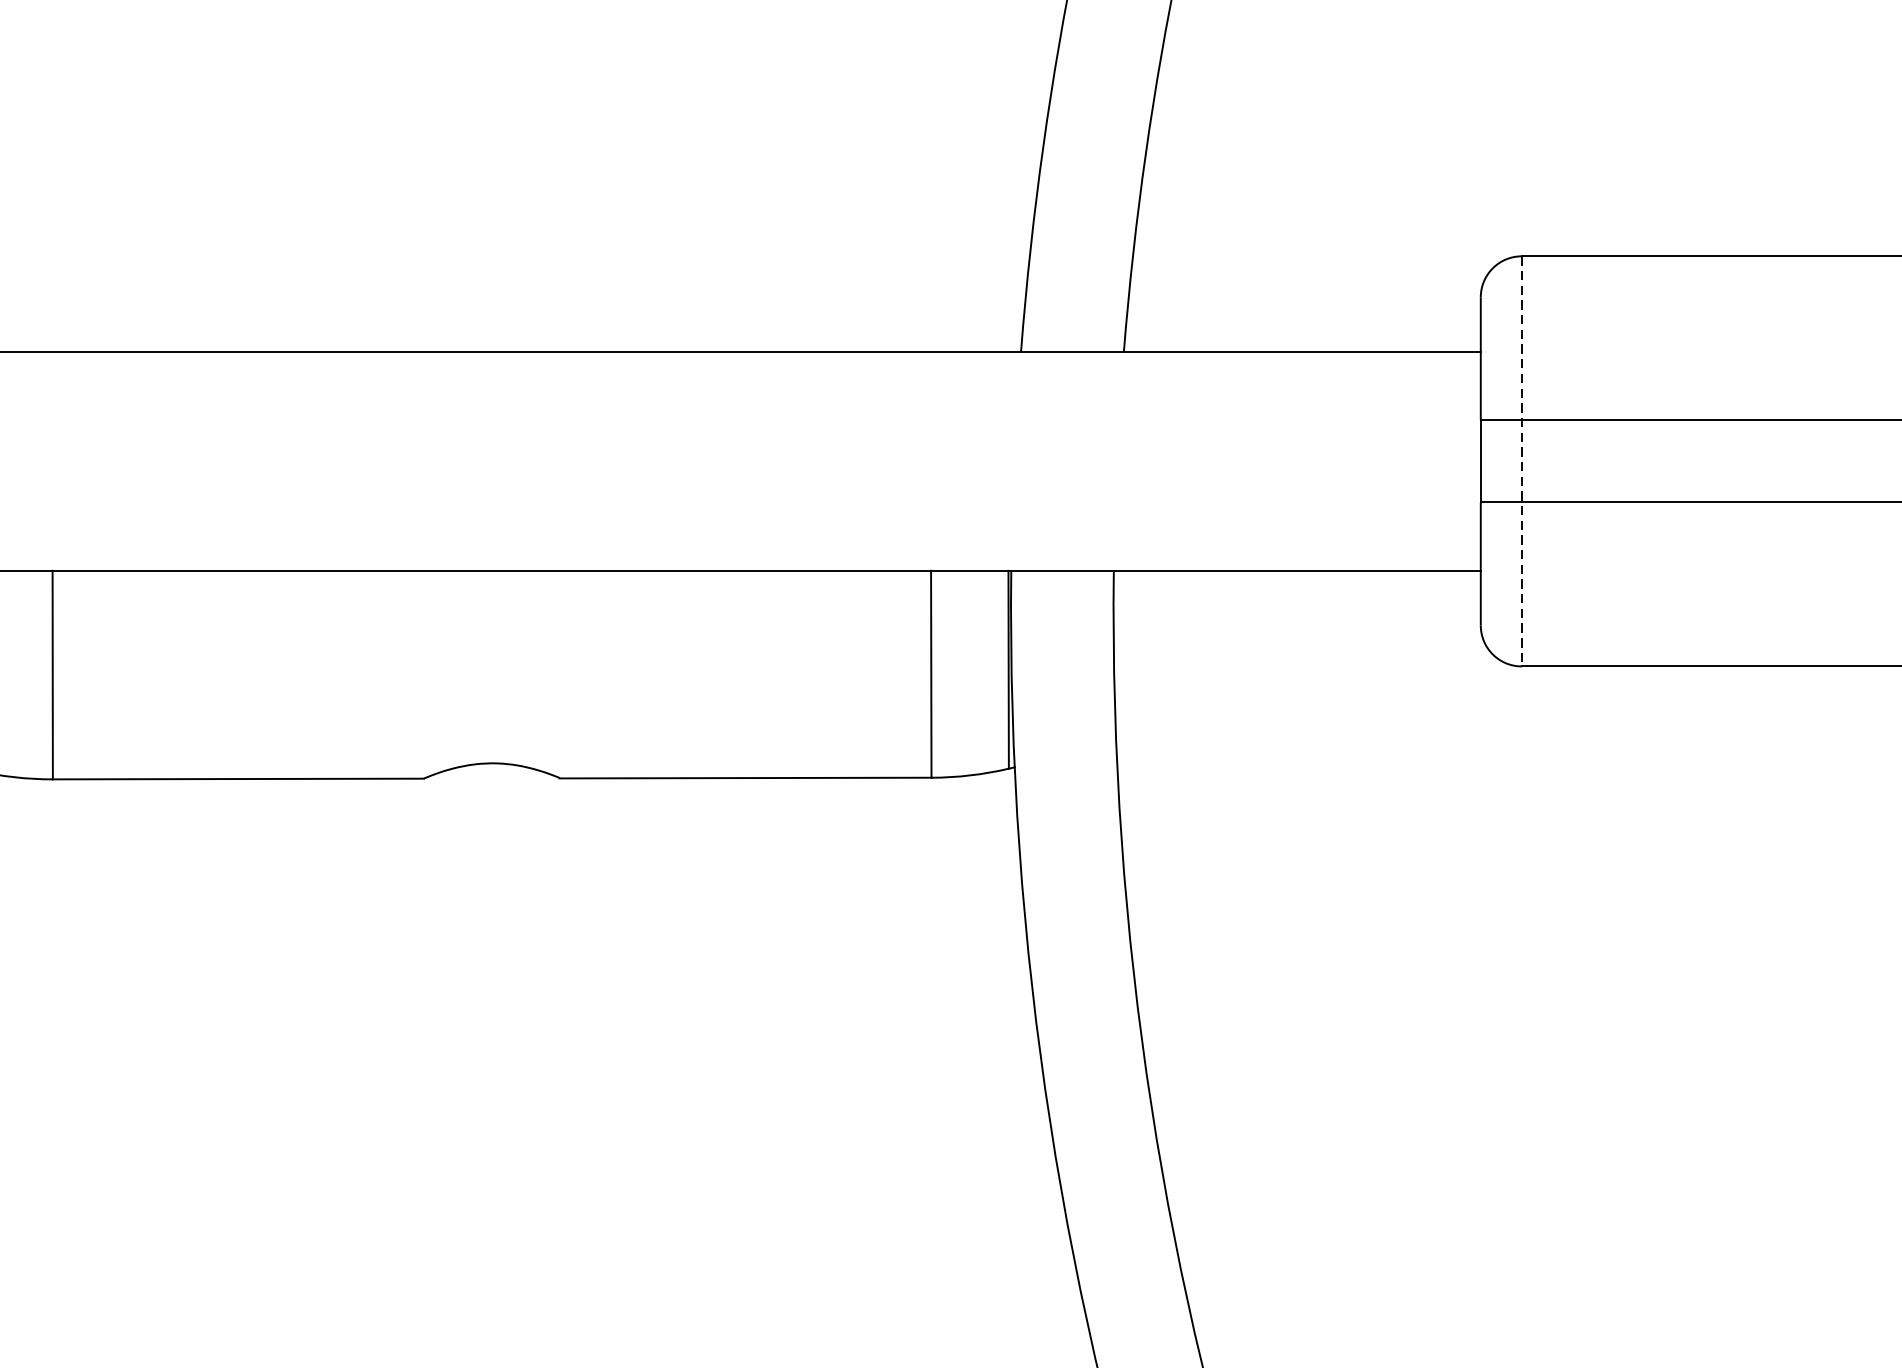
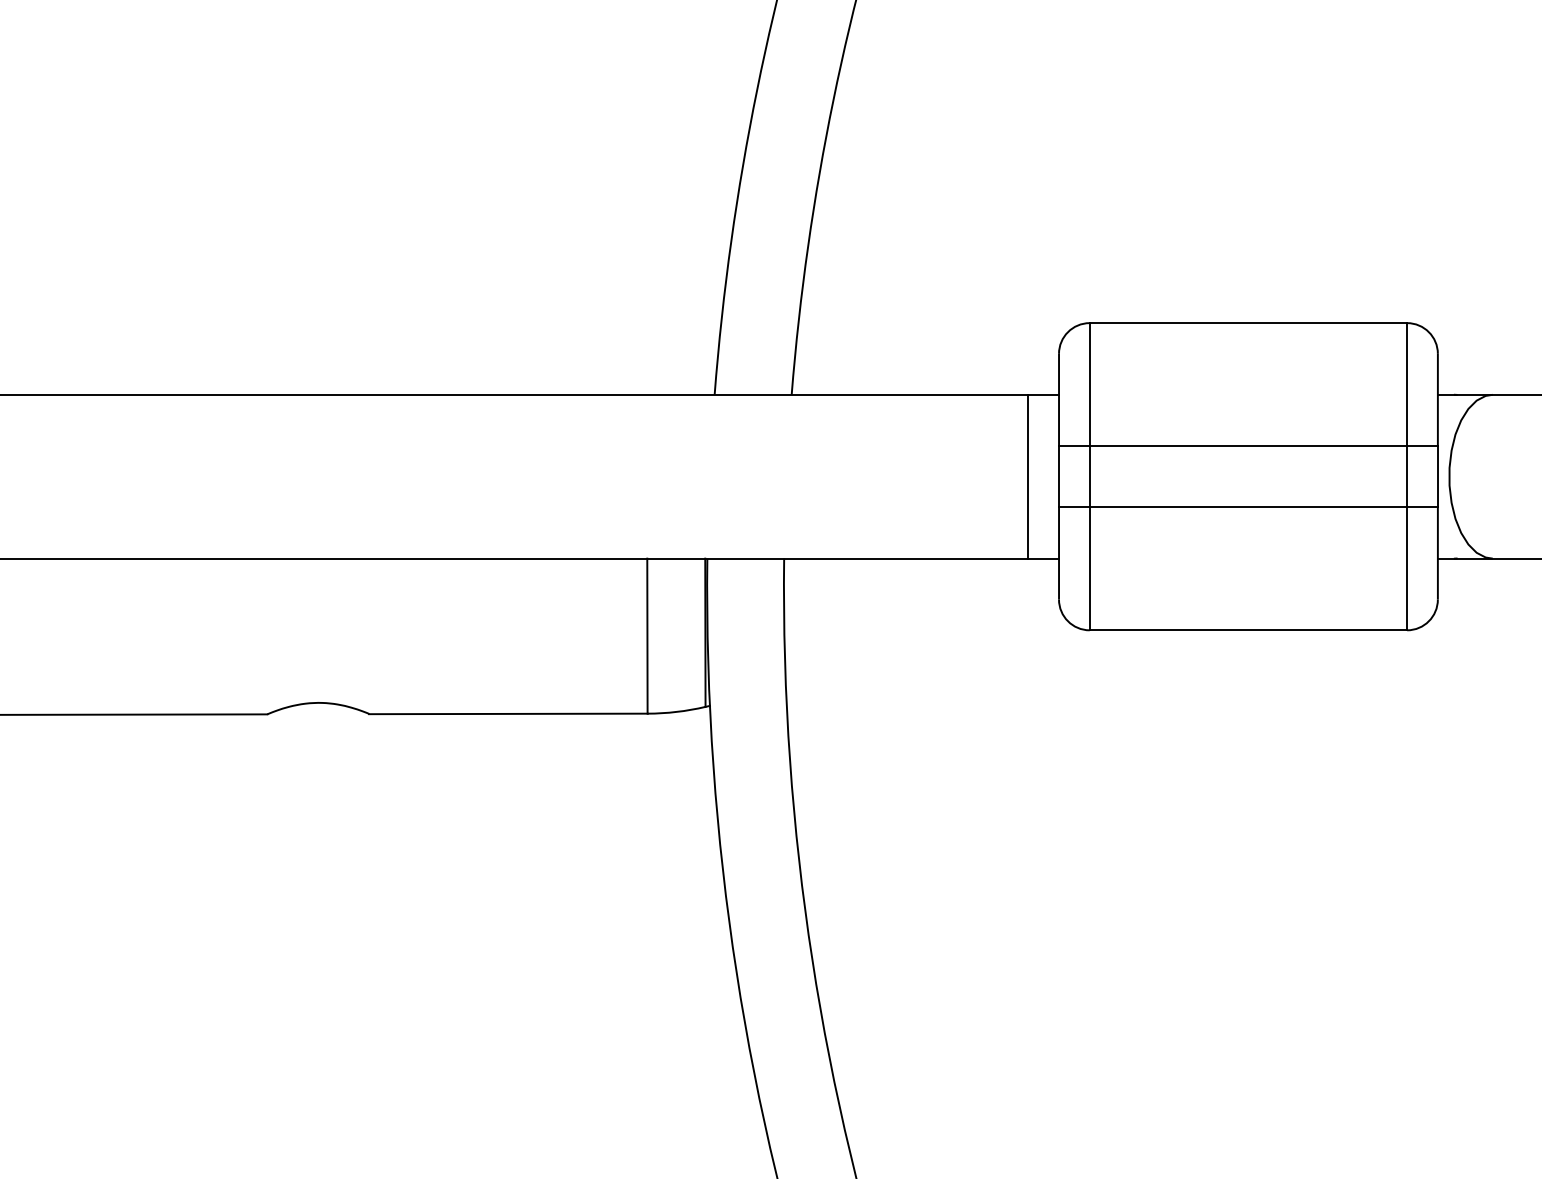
line: (1440, 461) -> (1028, 476), added
line: (1521, 461) -> (1089, 476), dashed -> solid

